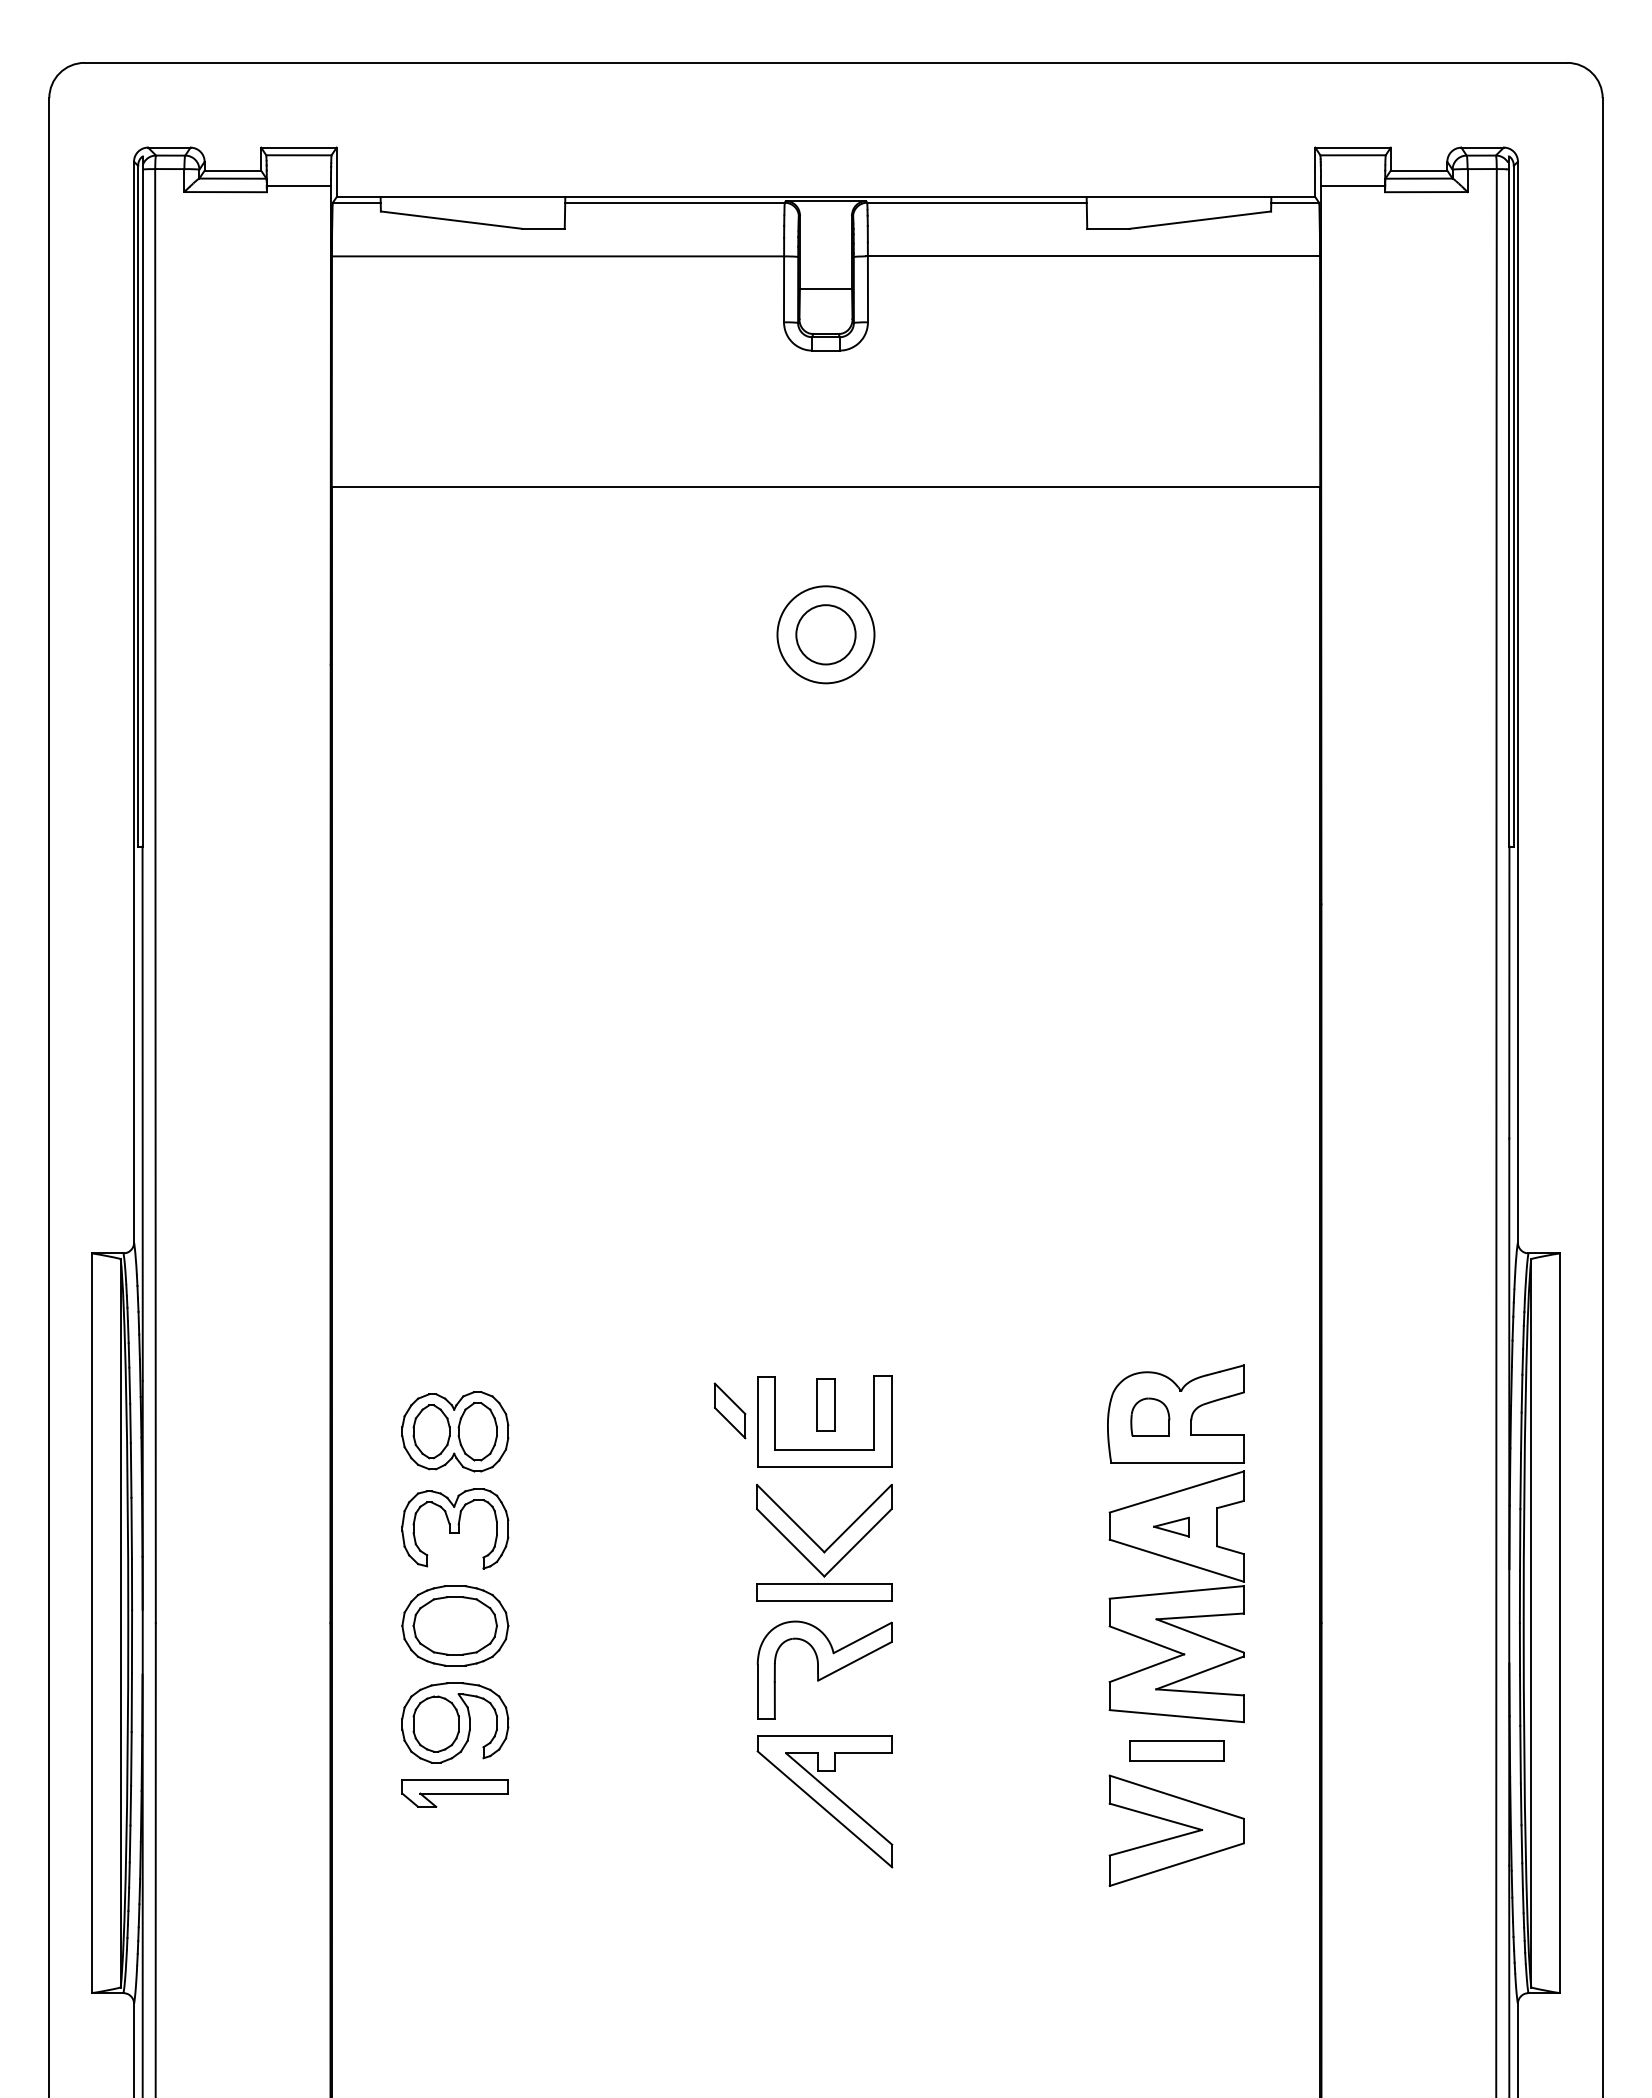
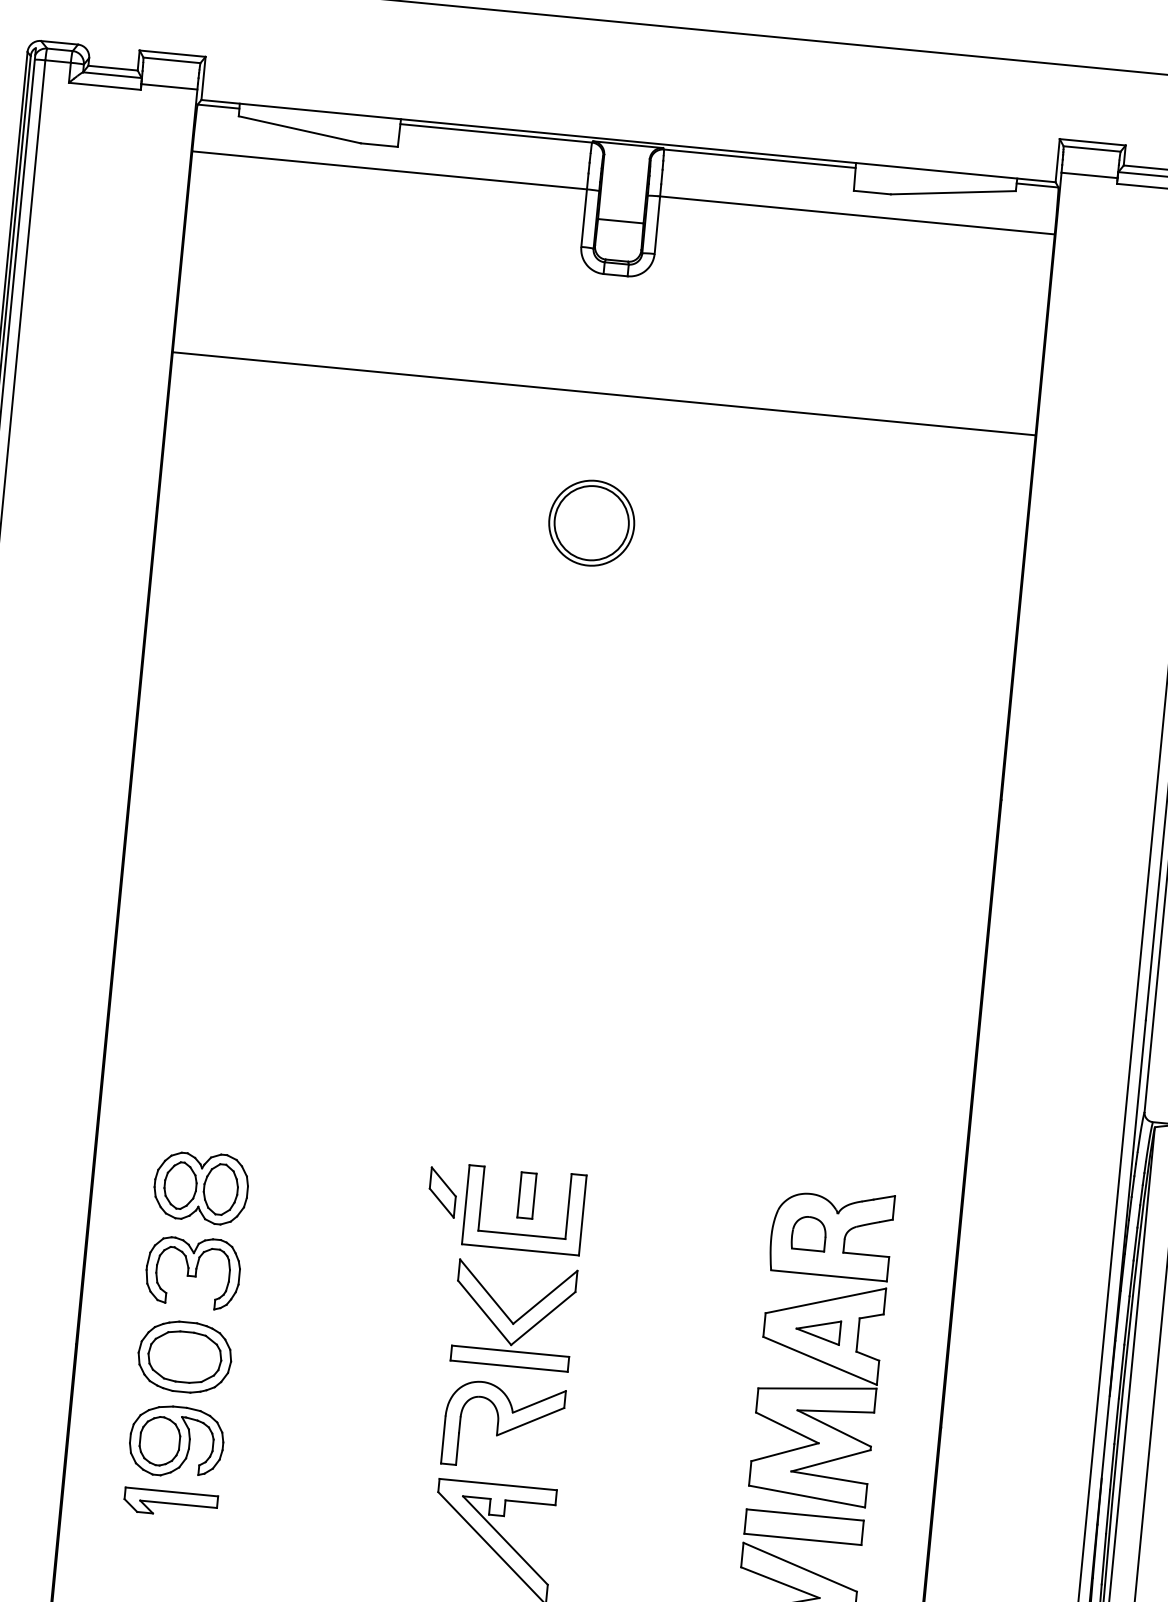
circle: (825, 634) -> (591, 522), size x1.43
part: (1171, 1526) -> (818, 1330), size x1.43
part: (1176, 1750) -> (803, 1526), size x1.43

